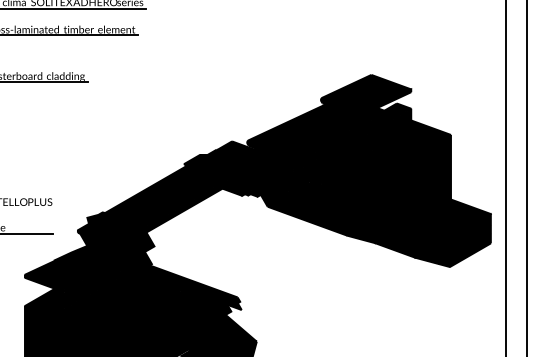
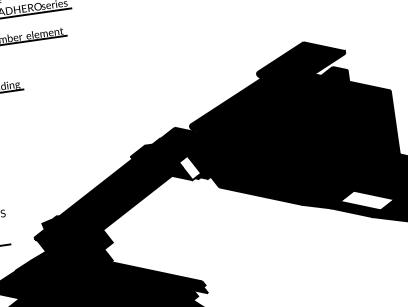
fill: (241, 182) -> (189, 167), removed
fill: (411, 240) -> (366, 200), removed

